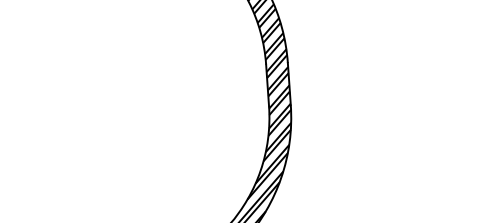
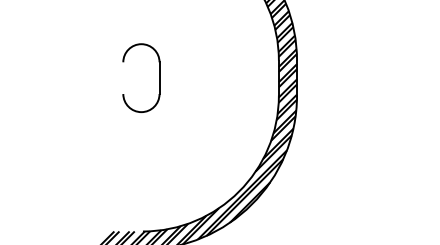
part: (124, 94) -> (159, 77), added

